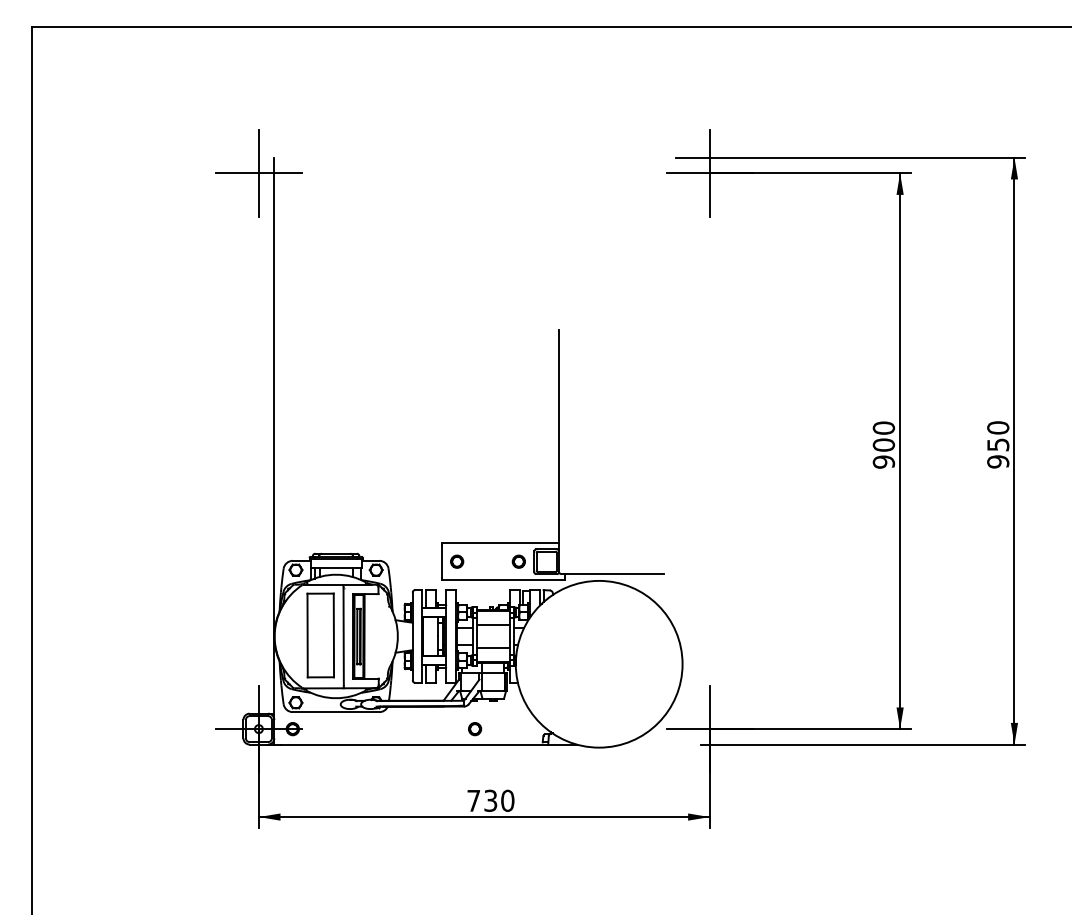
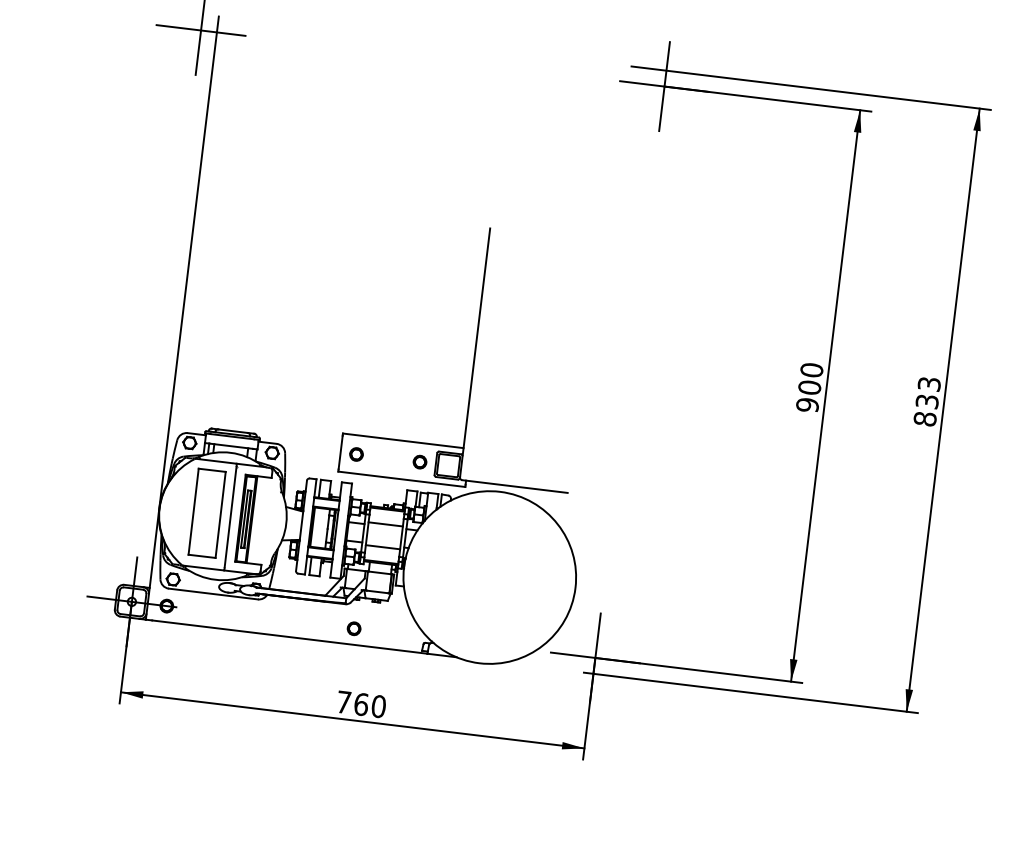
text: (998, 444) -> (927, 401), 950 -> 833
text: (490, 800) -> (361, 704), 730 -> 760

